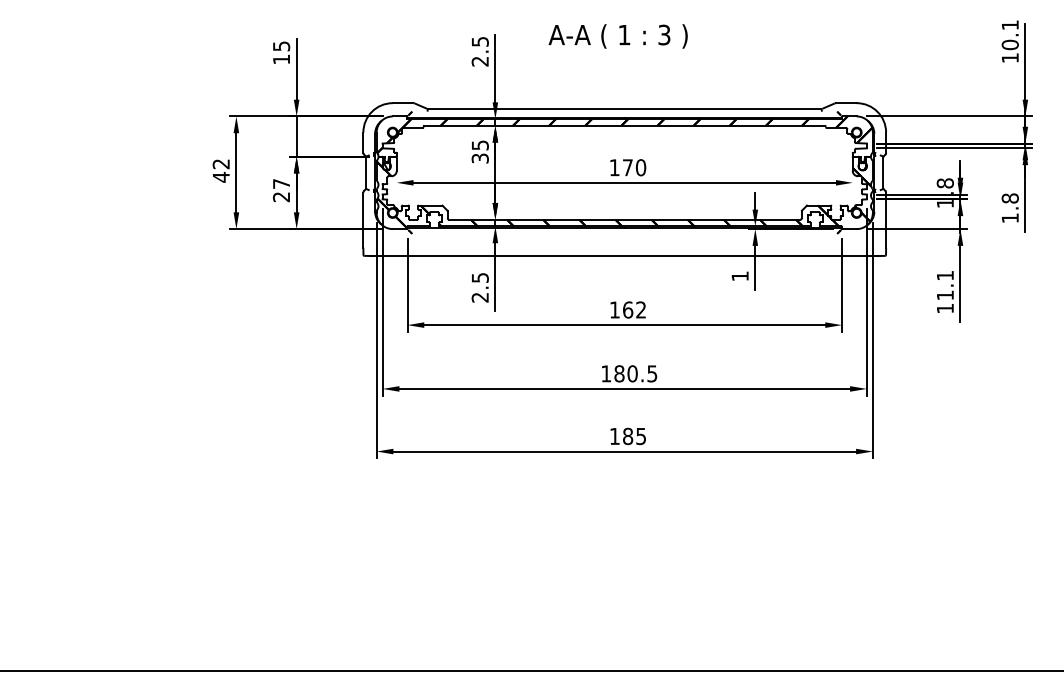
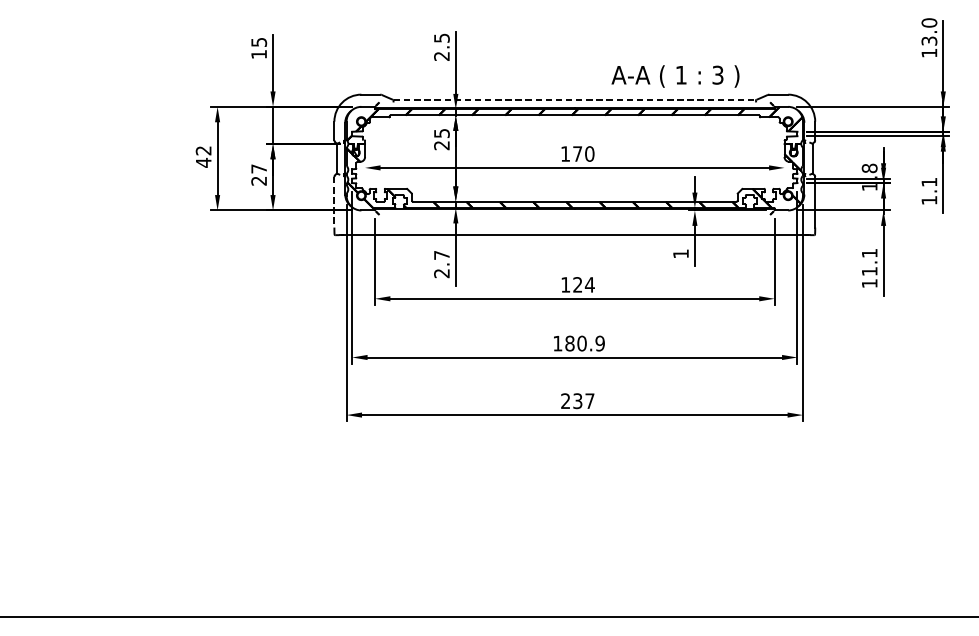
text: (1009, 35) -> (928, 32), 10.1 -> 13.0
text: (617, 36) -> (674, 76), moved
line: (624, 108) -> (574, 99), solid -> dashed
text: (480, 158) -> (442, 145), 35 -> 25
text: (1009, 198) -> (928, 182), 1.8 -> 1.1
line: (363, 220) -> (334, 202), solid -> dashed
text: (480, 277) -> (442, 254), 2.5 -> 2.7
text: (634, 309) -> (583, 284), 162 -> 124
text: (652, 373) -> (600, 343), 180.5 -> 180.9
text: (627, 436) -> (577, 401), 185 -> 237

